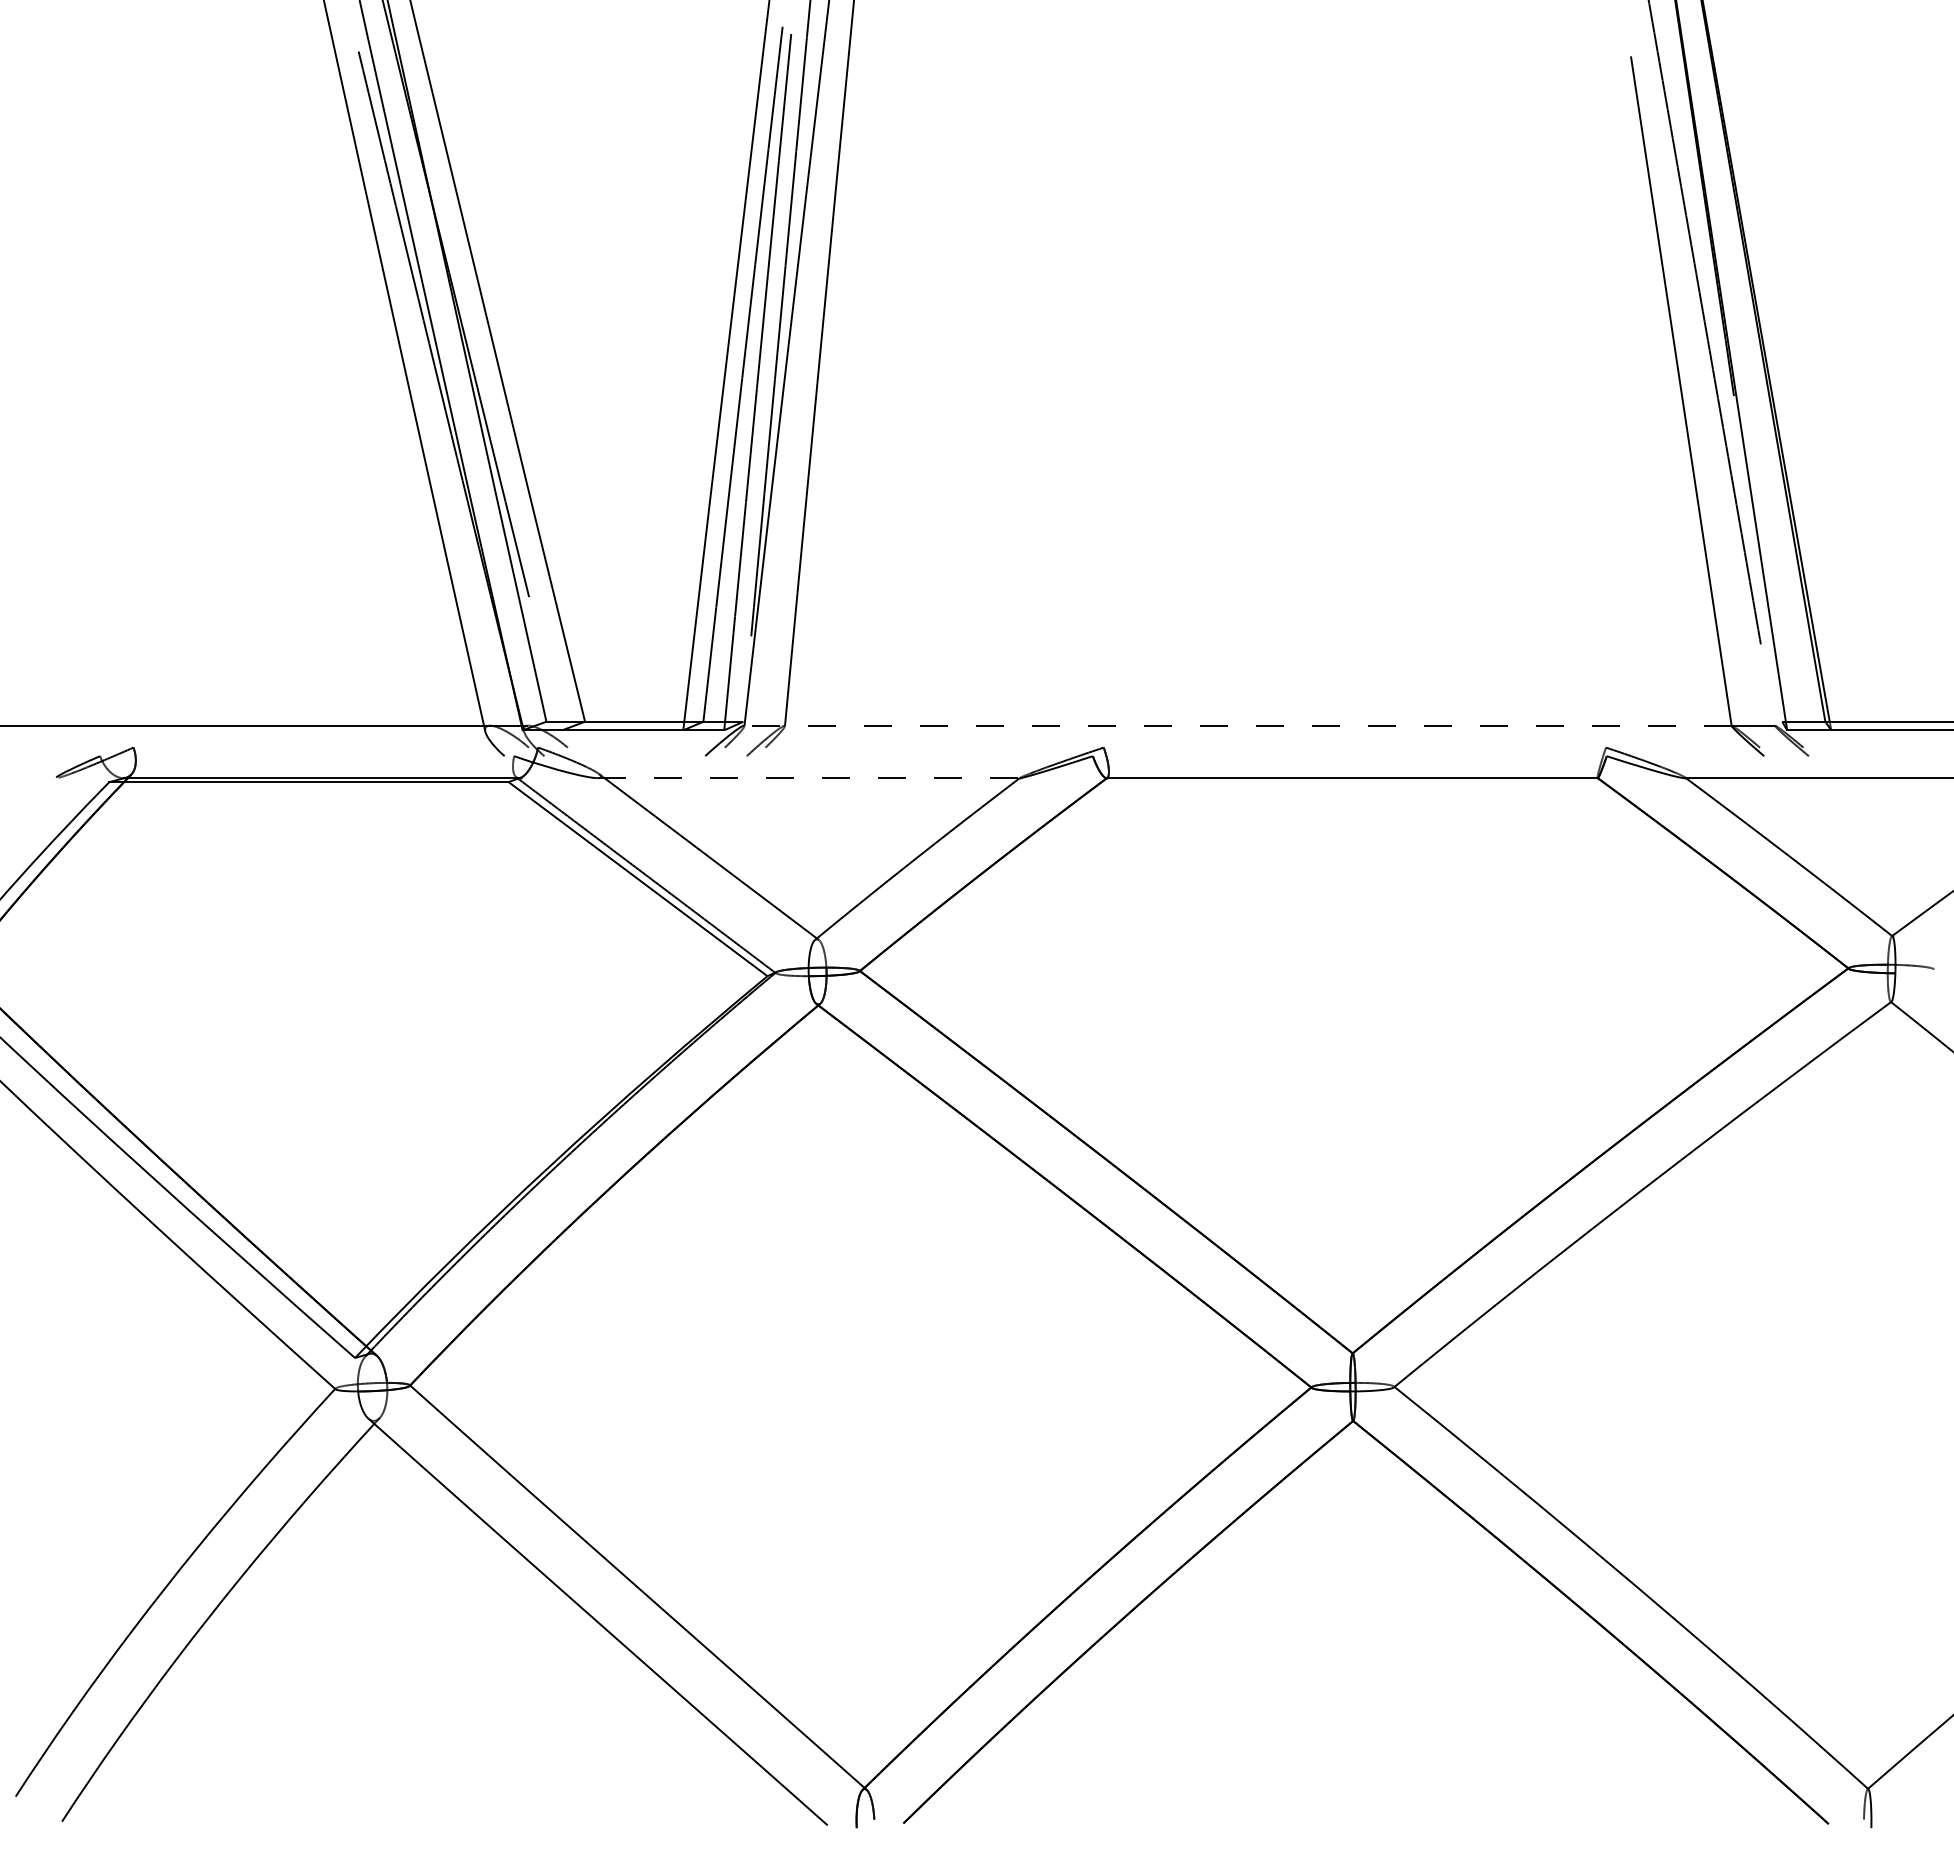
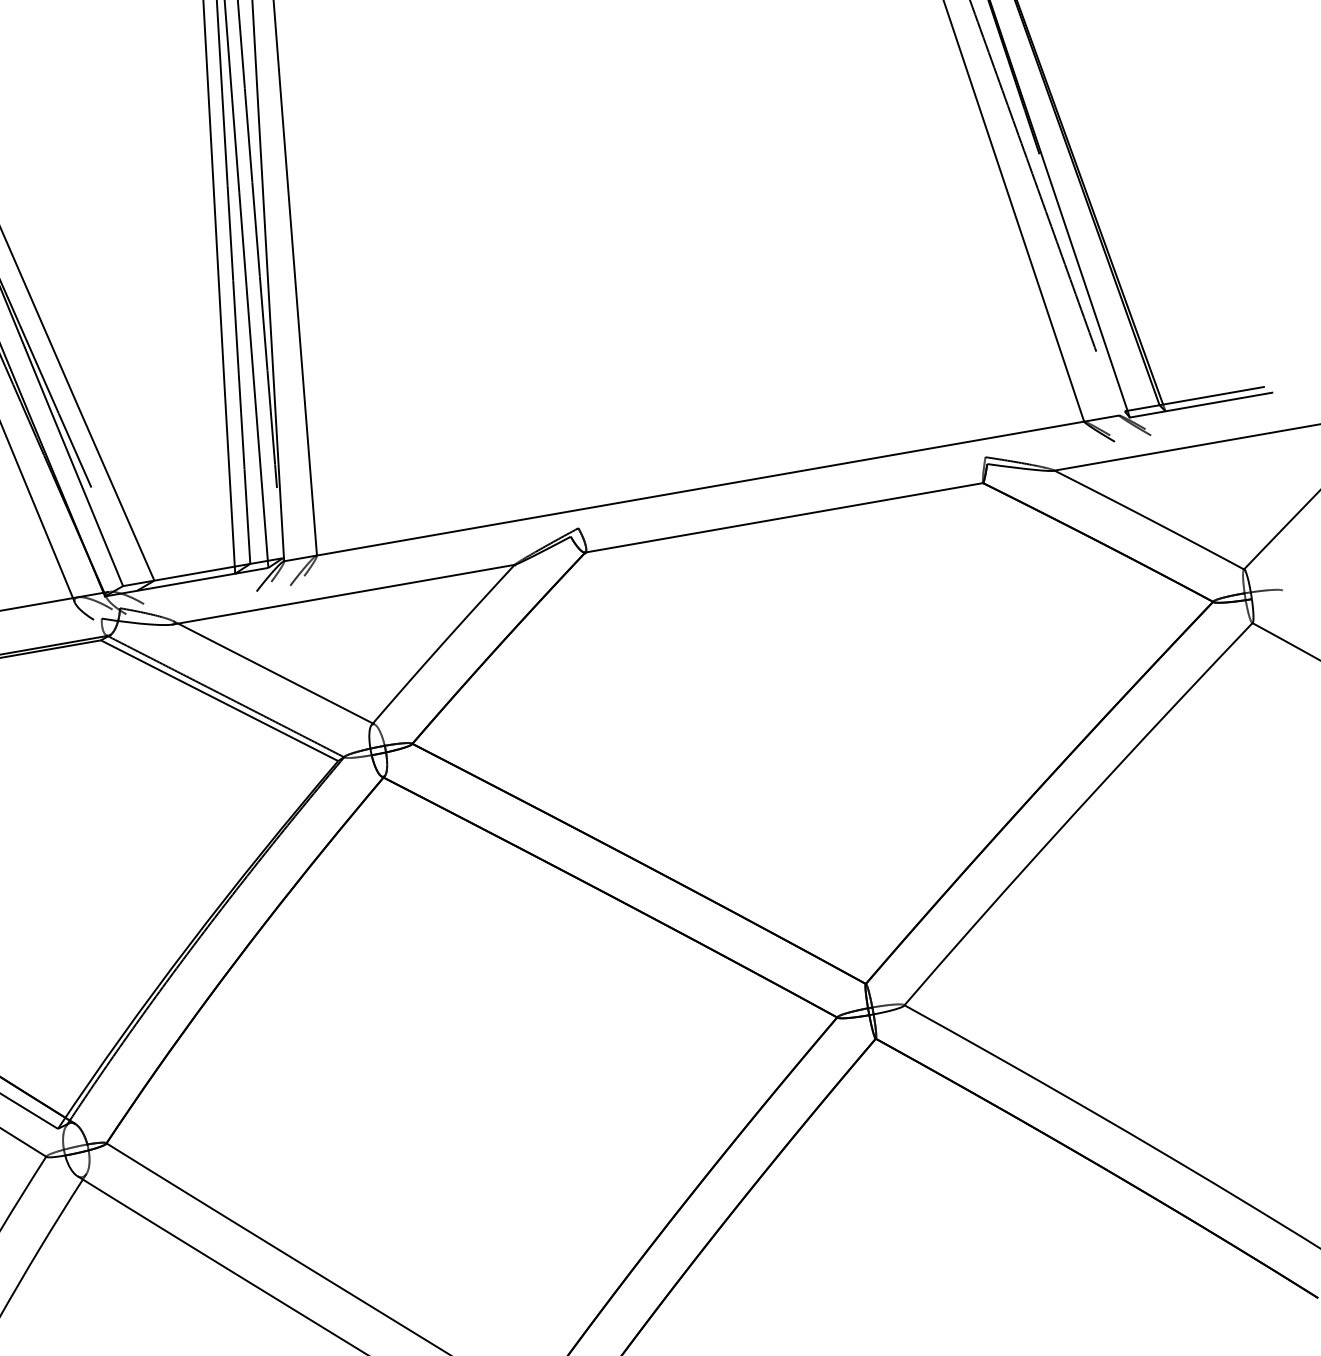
line: (1237, 725) -> (683, 491), dashed -> solid
line: (809, 778) -> (344, 594), dashed -> solid

